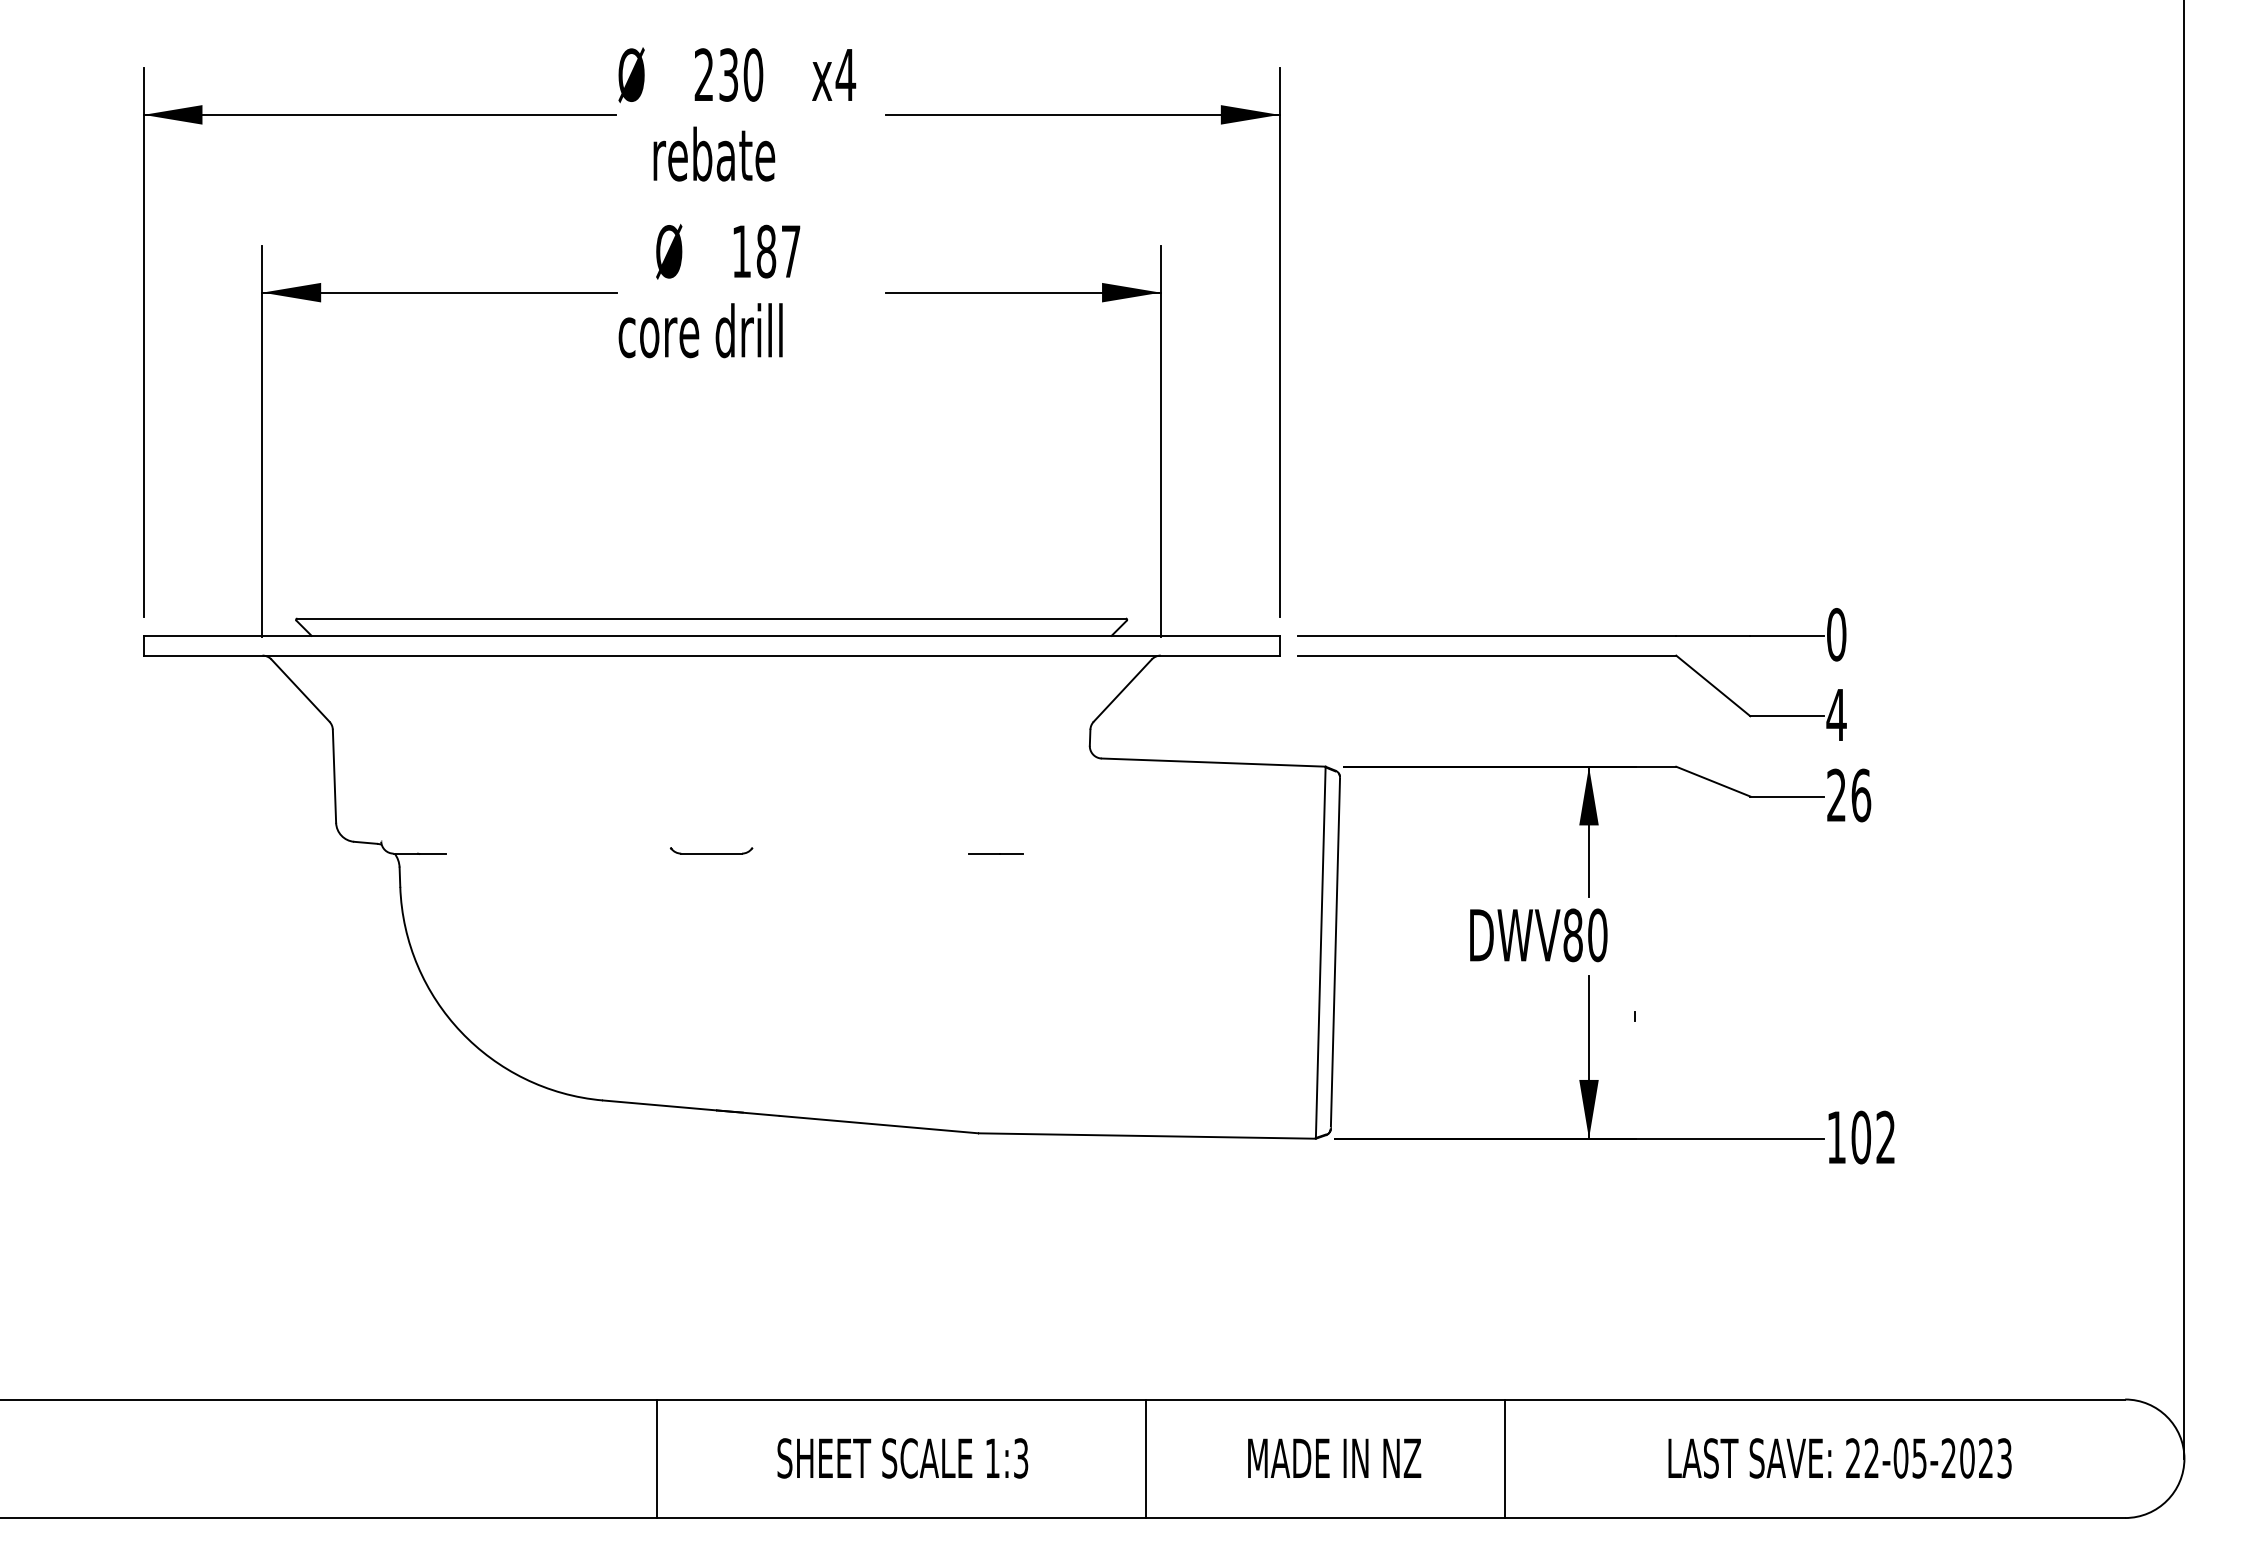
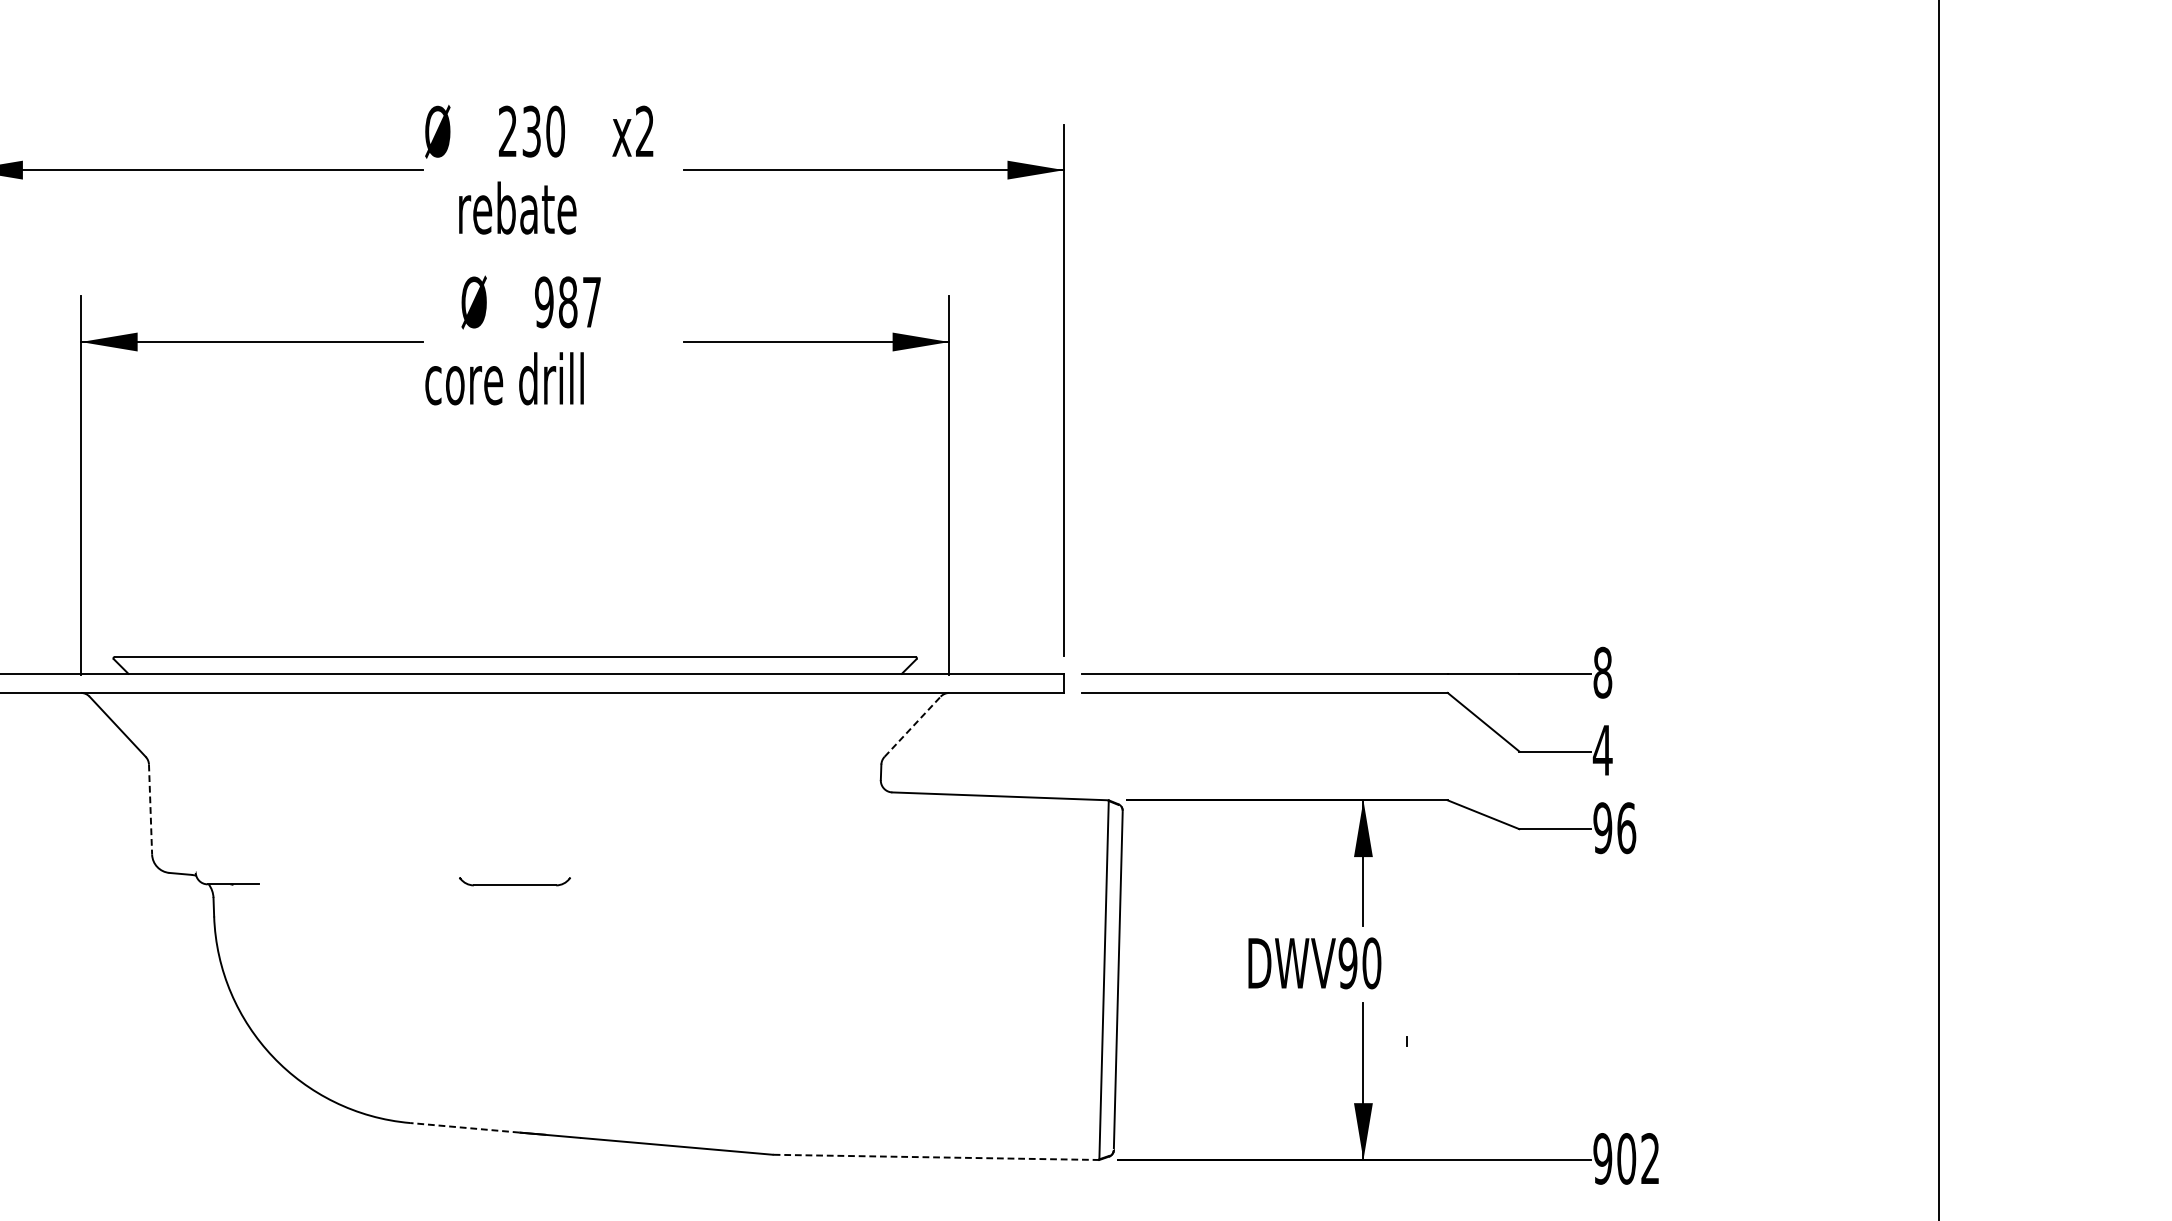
text: (845, 74) -> (644, 131), x4 -> x2
text: (741, 251) -> (544, 302), 187 -> 987
text: (1836, 634) -> (1602, 672), 0 -> 8
line: (1122, 690) -> (912, 726), solid -> dashed
line: (334, 776) -> (150, 809), solid -> dashed
text: (1836, 795) -> (1602, 828), 26 -> 96
part: (711, 850) -> (515, 881), size x1.4
line: (995, 853) -> (789, 884), removed
text: (1572, 935) -> (1347, 963), DWV80 -> DWV90
line: (659, 1105) -> (464, 1127), solid -> dashed
line: (1147, 1136) -> (936, 1157), solid -> dashed
text: (1836, 1137) -> (1602, 1158), 102 -> 902

